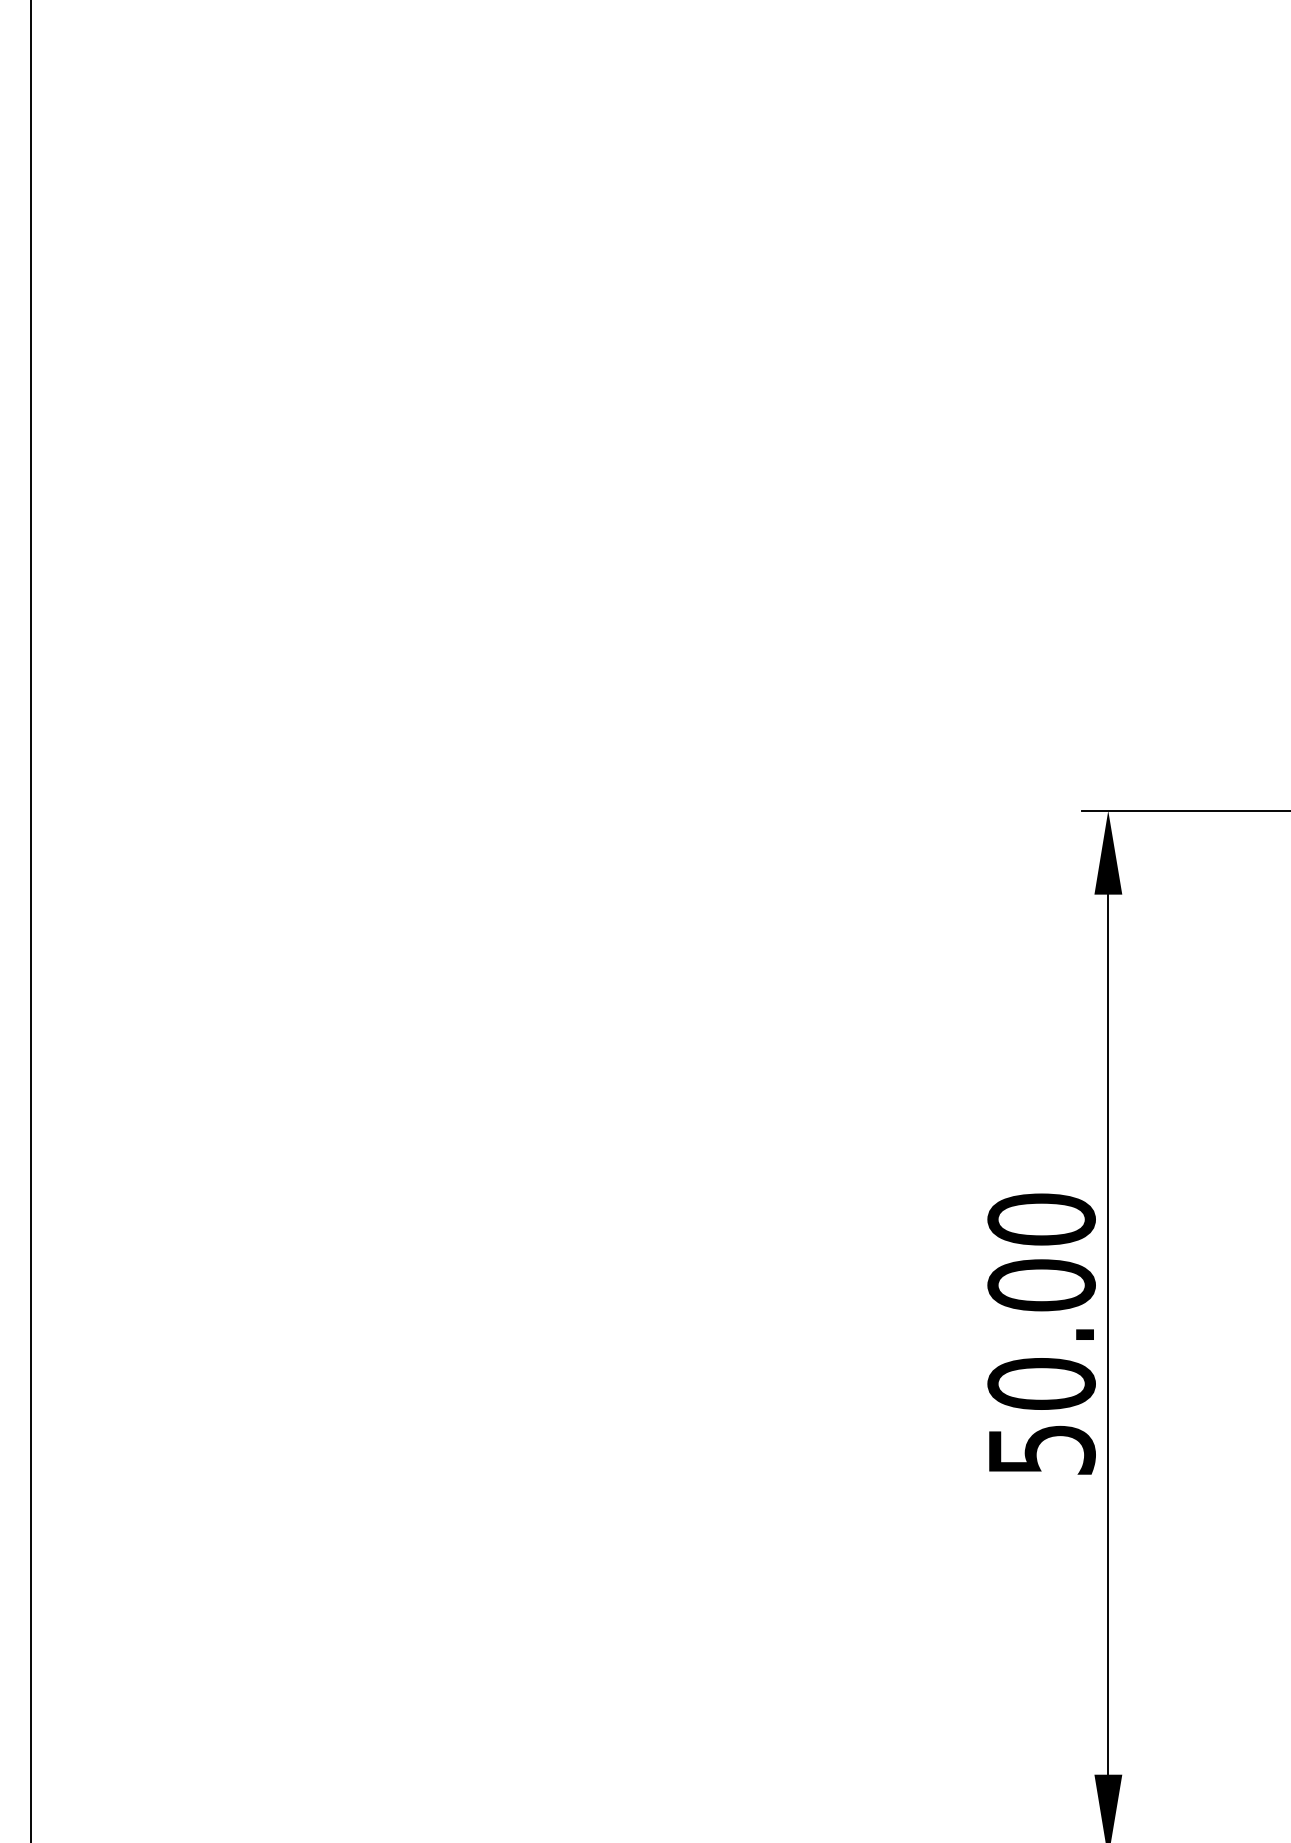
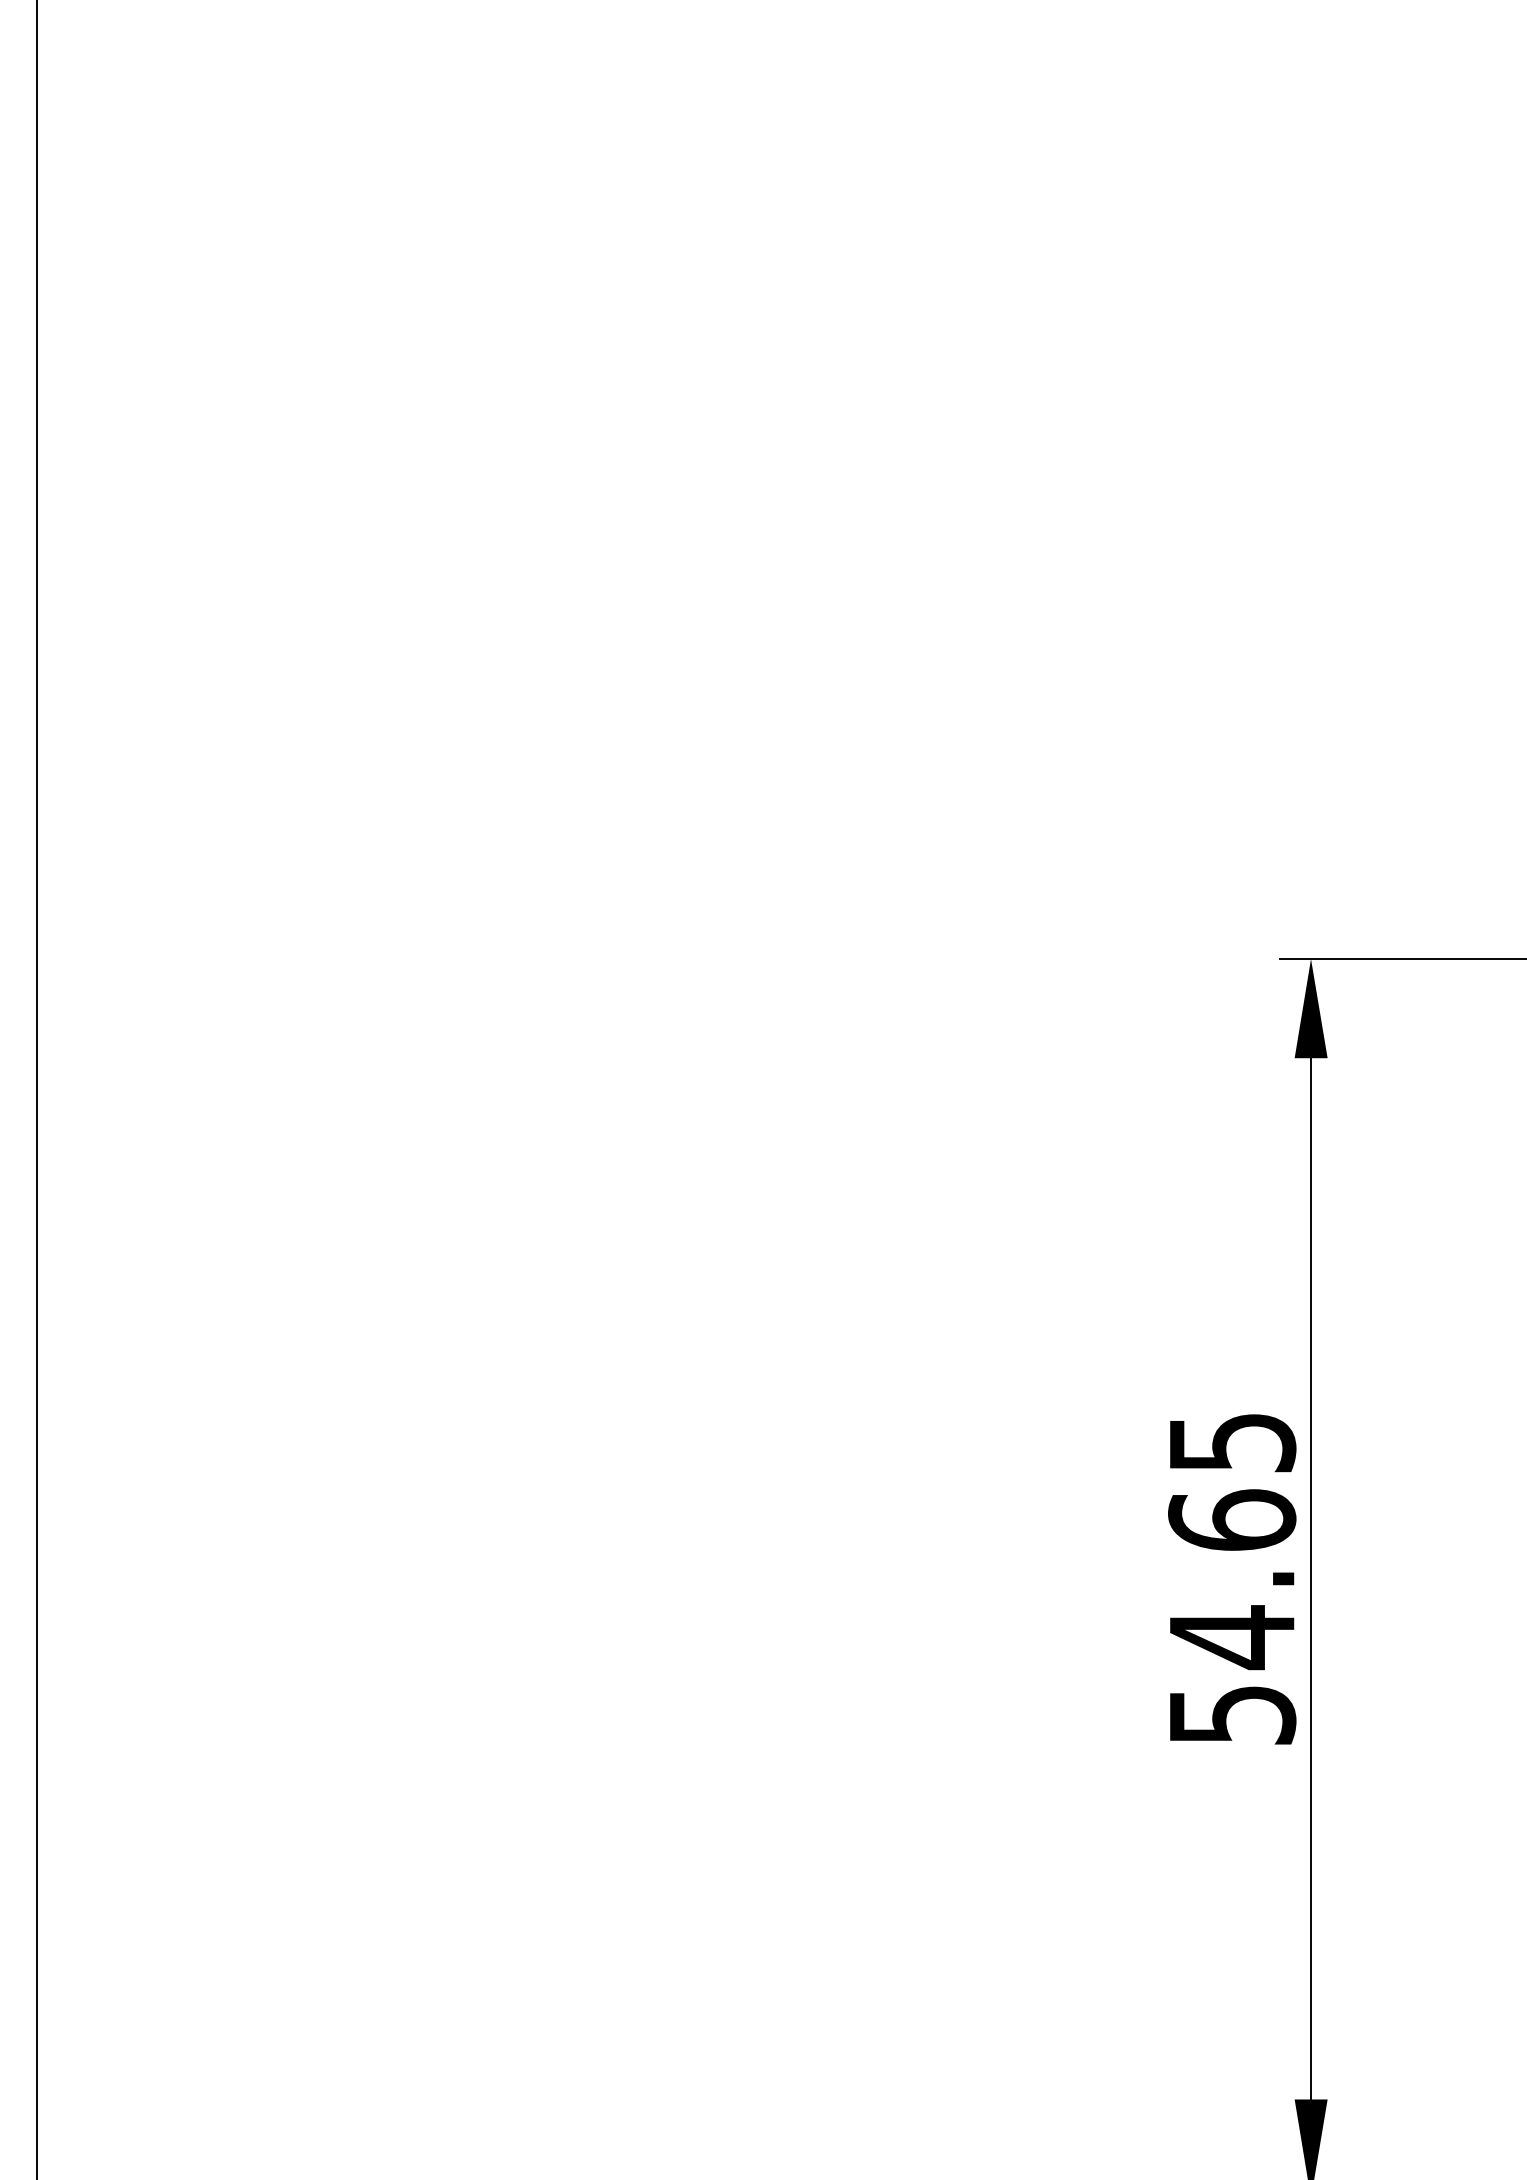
text: (1041, 1302) -> (1232, 1540), 50.00 -> 54.65

